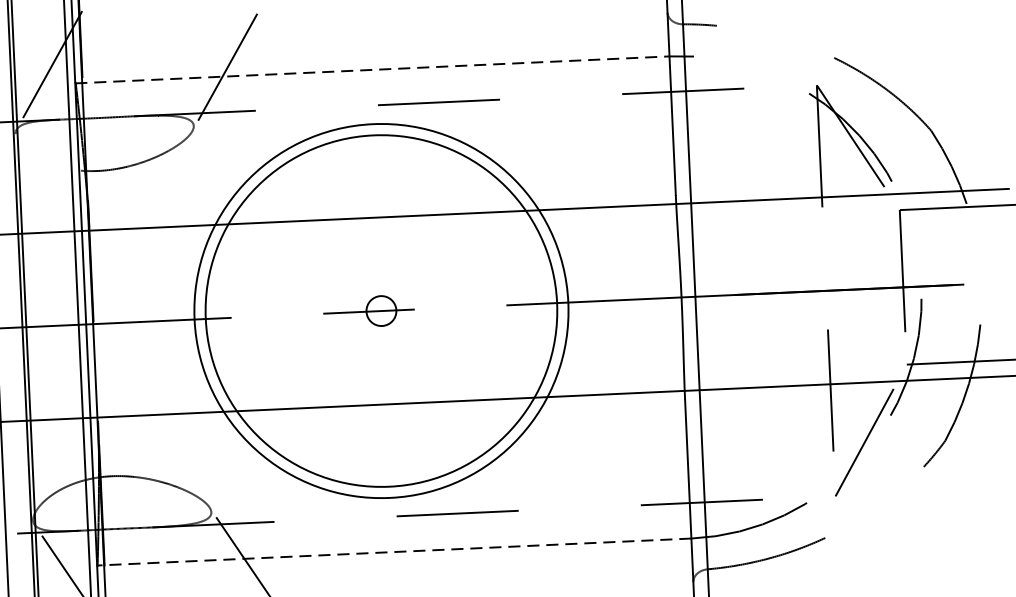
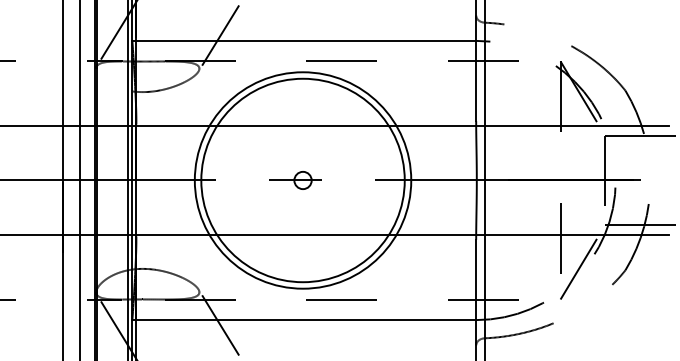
line: (372, 69) -> (304, 40), dashed -> solid
line: (393, 552) -> (303, 320), dashed -> solid

